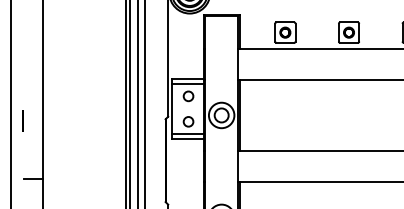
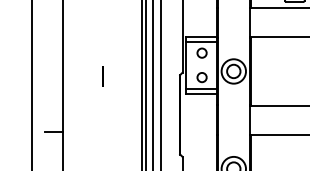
text: (22, 120) -> (102, 76), moved

